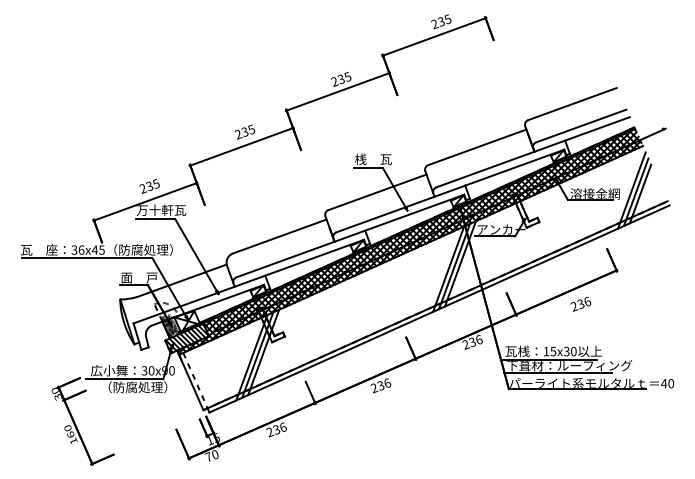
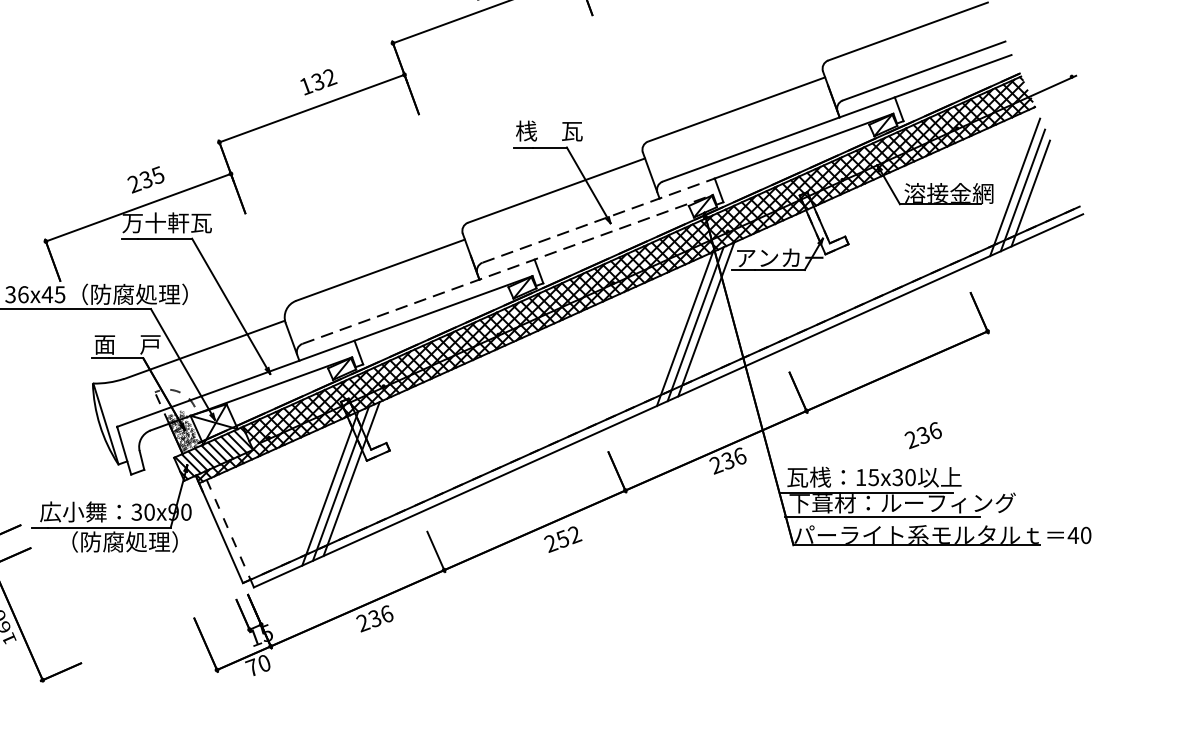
text: (244, 131) -> (317, 80), 235 -> 132
line: (400, 209) -> (598, 221), solid -> dashed
line: (350, 235) -> (508, 268), solid -> dashed
text: (580, 303) -> (922, 434), moved
text: (384, 383) -> (569, 535), 236 -> 252

